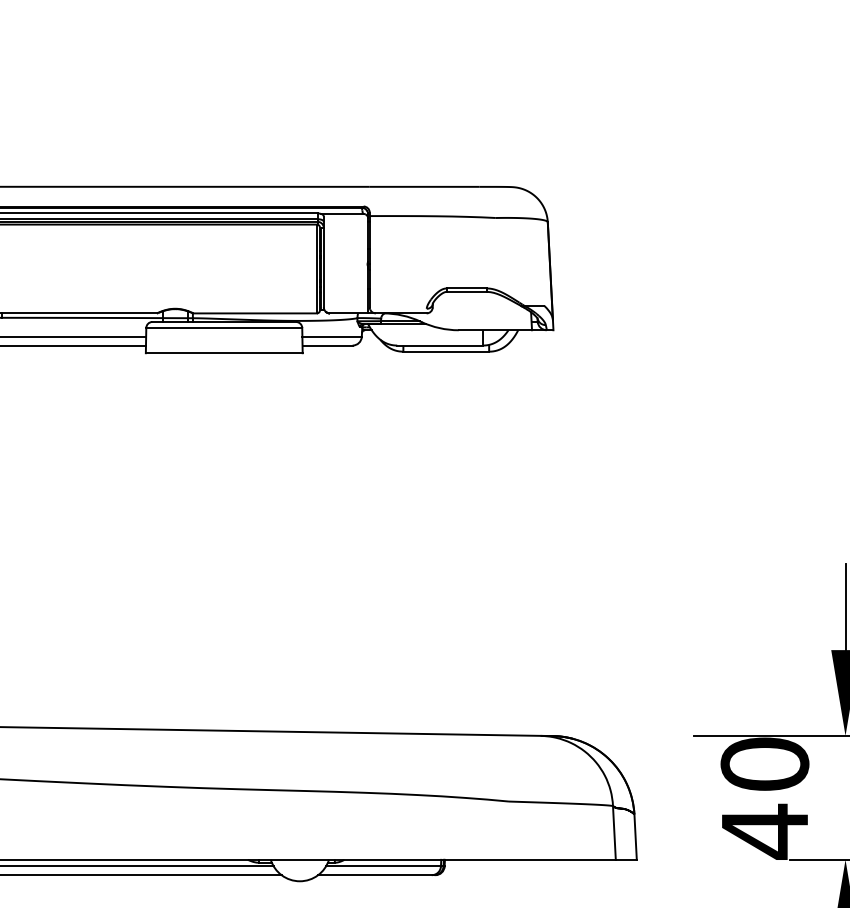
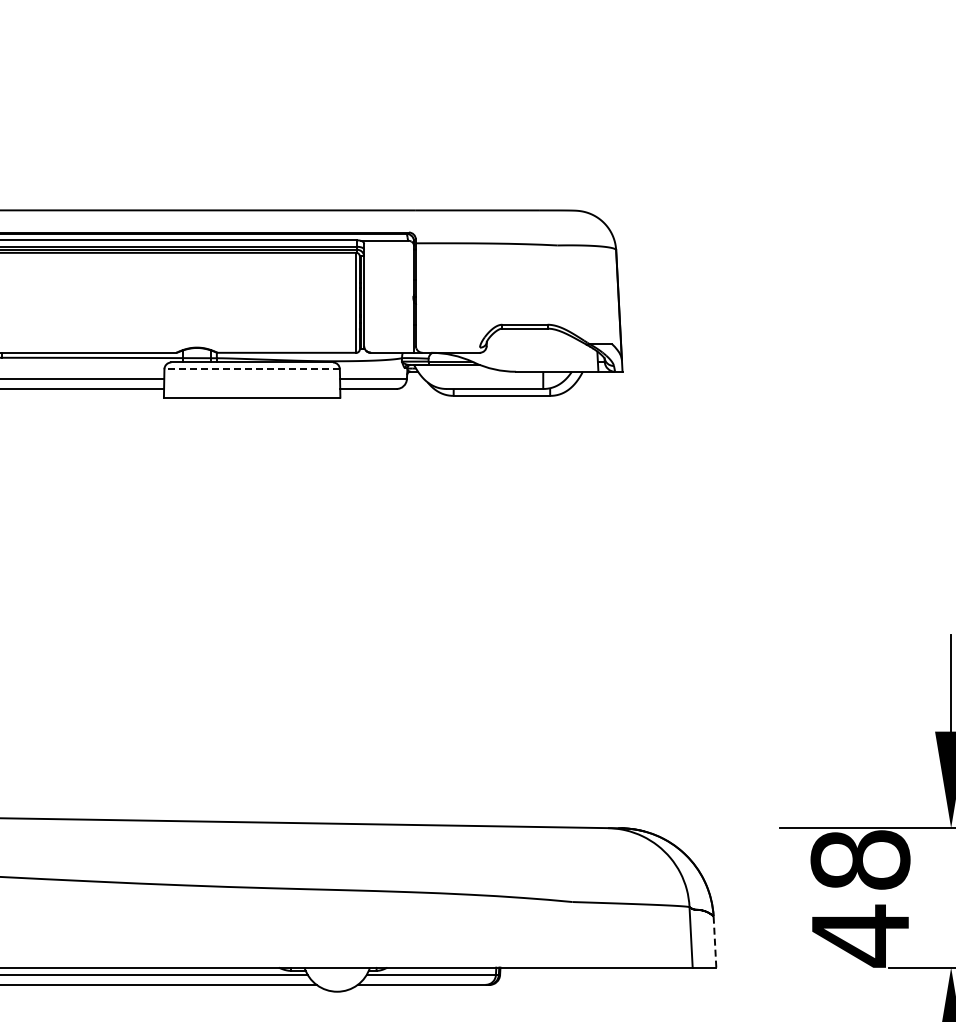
line: (224, 328) -> (252, 369), solid -> dashed
text: (764, 763) -> (860, 859), 40 -> 48
line: (635, 837) -> (714, 942), solid -> dashed

